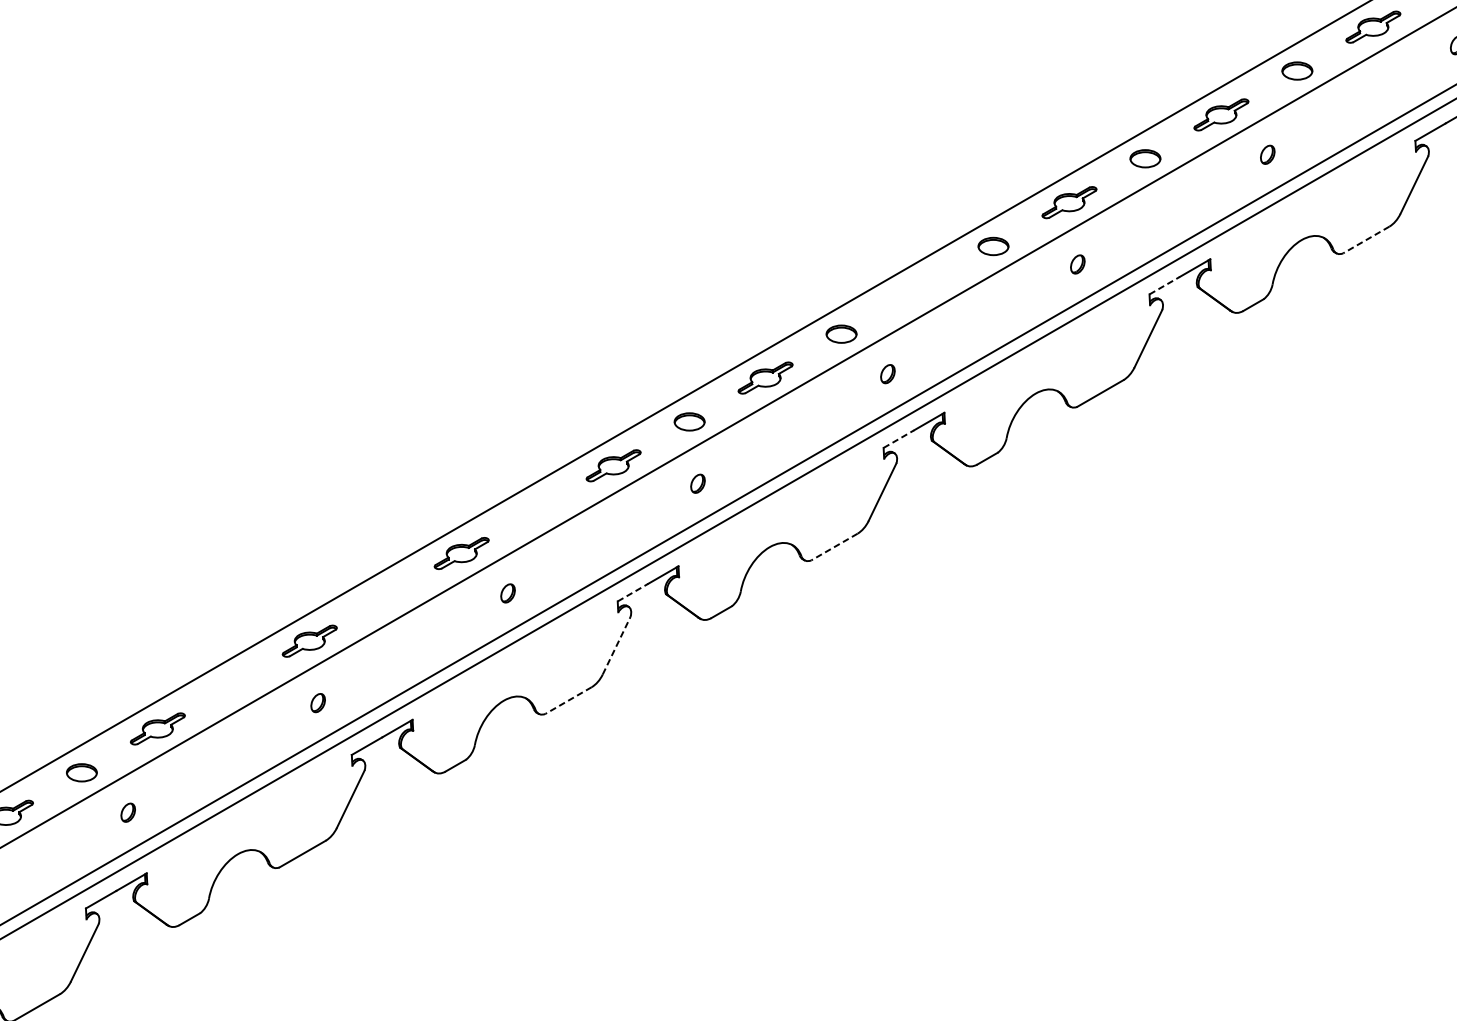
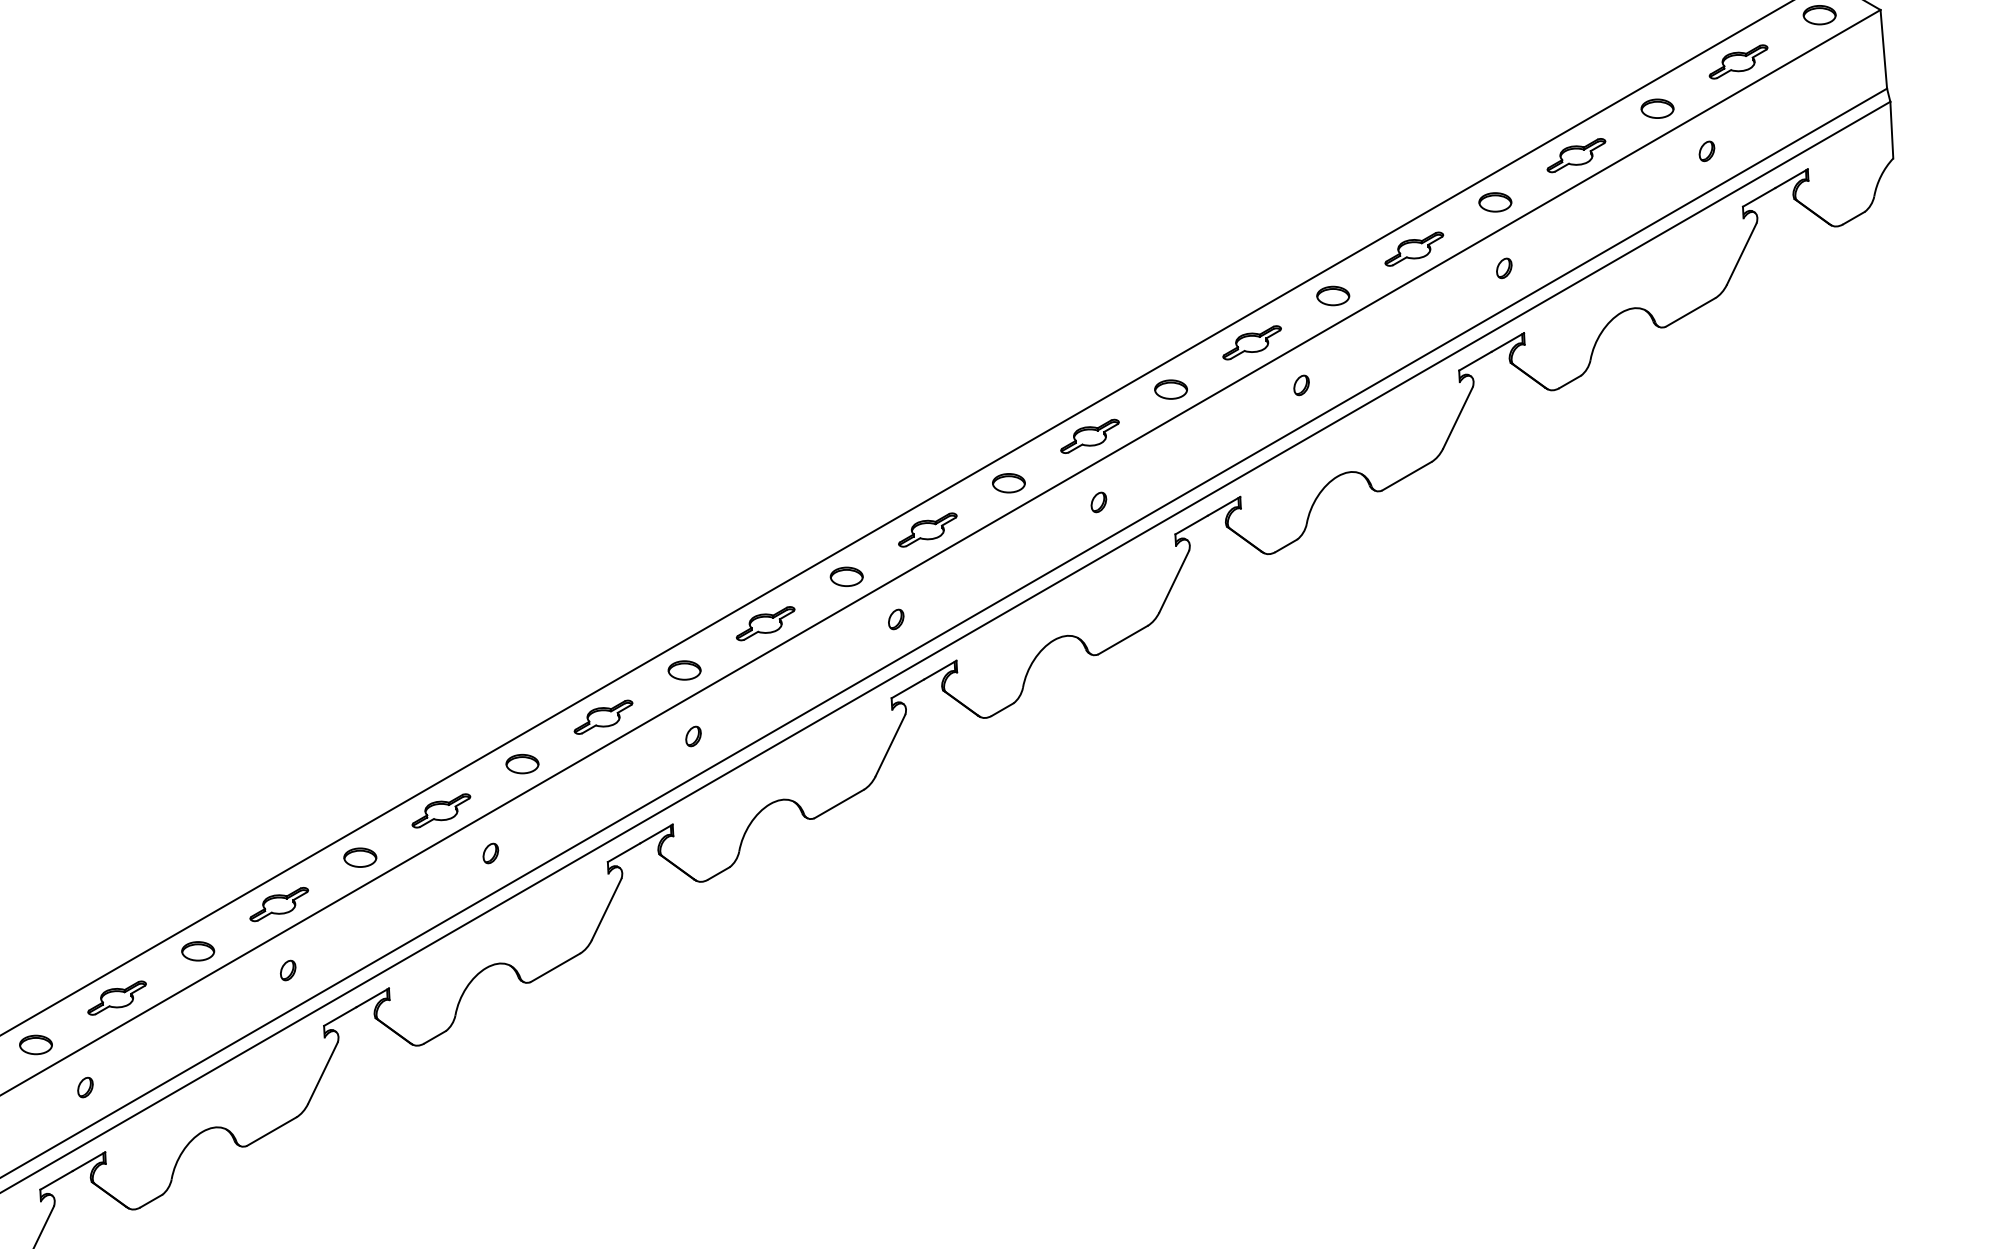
line: (1366, 240) -> (1406, 476), dashed -> solid
line: (1164, 286) -> (1191, 525), dashed -> solid
part: (917, 289) -> (927, 529), added
line: (898, 438) -> (907, 688), dashed -> solid
part: (537, 510) -> (522, 764), added
line: (833, 547) -> (838, 804), dashed -> solid
line: (633, 592) -> (624, 852), dashed -> solid
part: (385, 597) -> (360, 857), added
line: (616, 644) -> (606, 908), dashed -> solid
part: (234, 685) -> (198, 951), added
line: (568, 701) -> (555, 968), dashed -> solid

